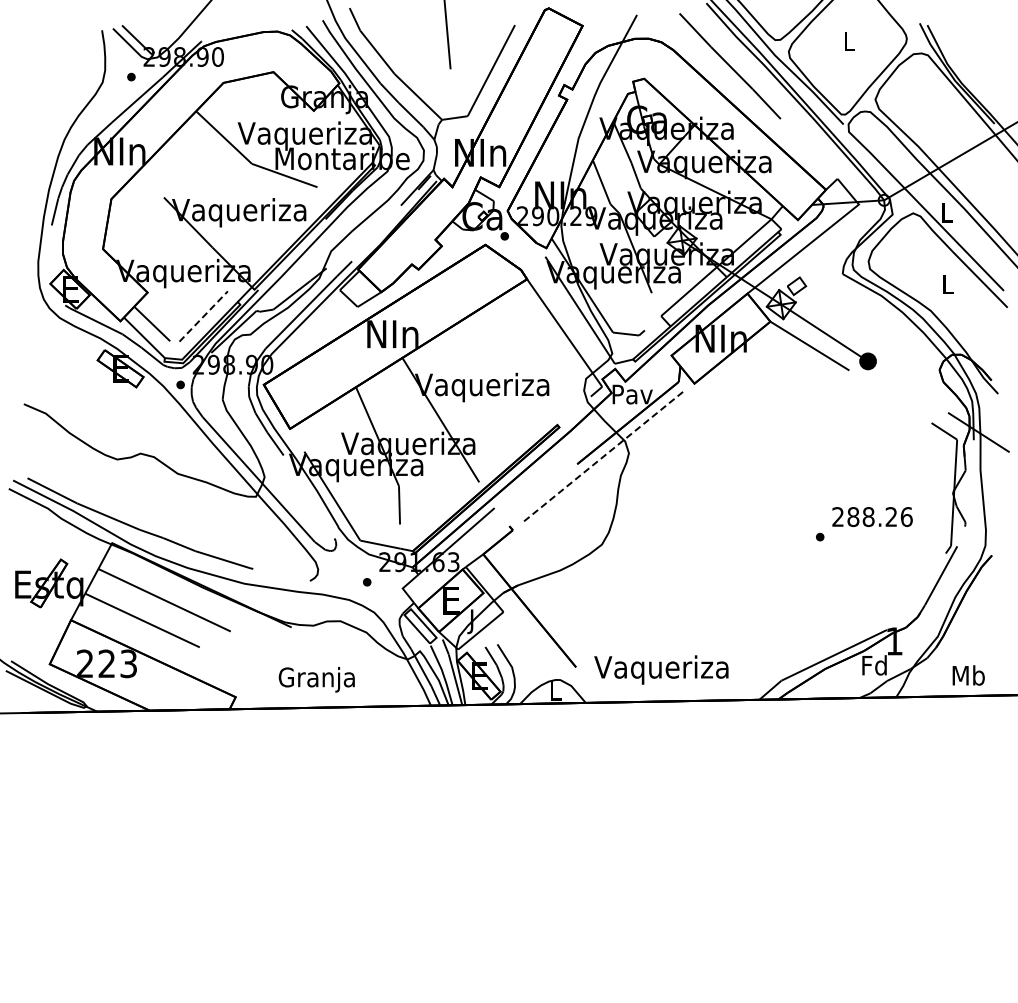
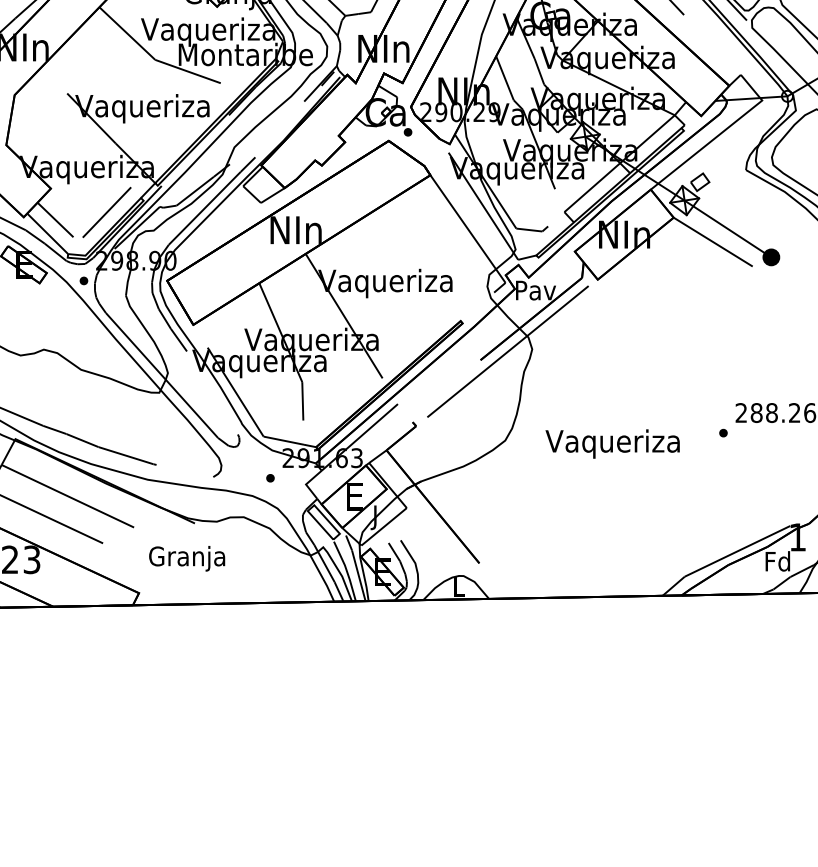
line: (203, 316) -> (106, 212), dashed -> solid
line: (604, 455) -> (507, 351), dashed -> solid
text: (661, 669) -> (612, 443), moved
text: (316, 679) -> (186, 558), moved

